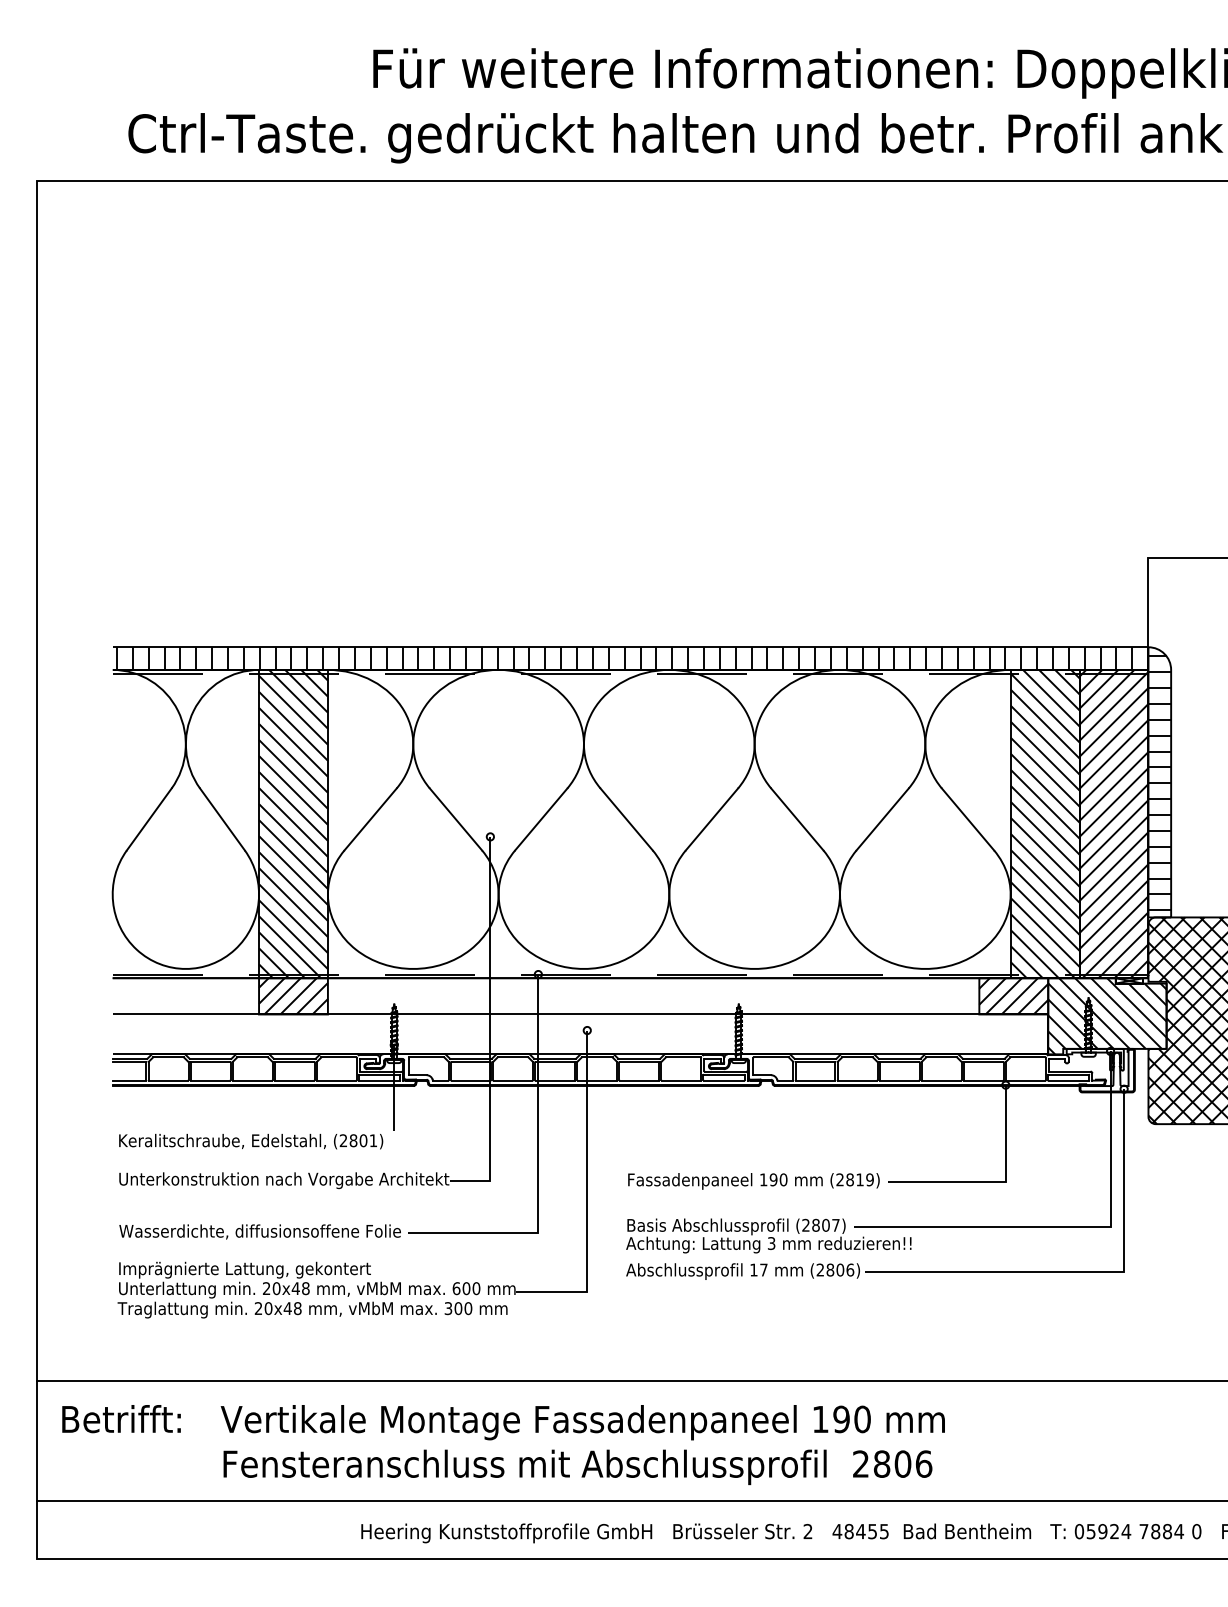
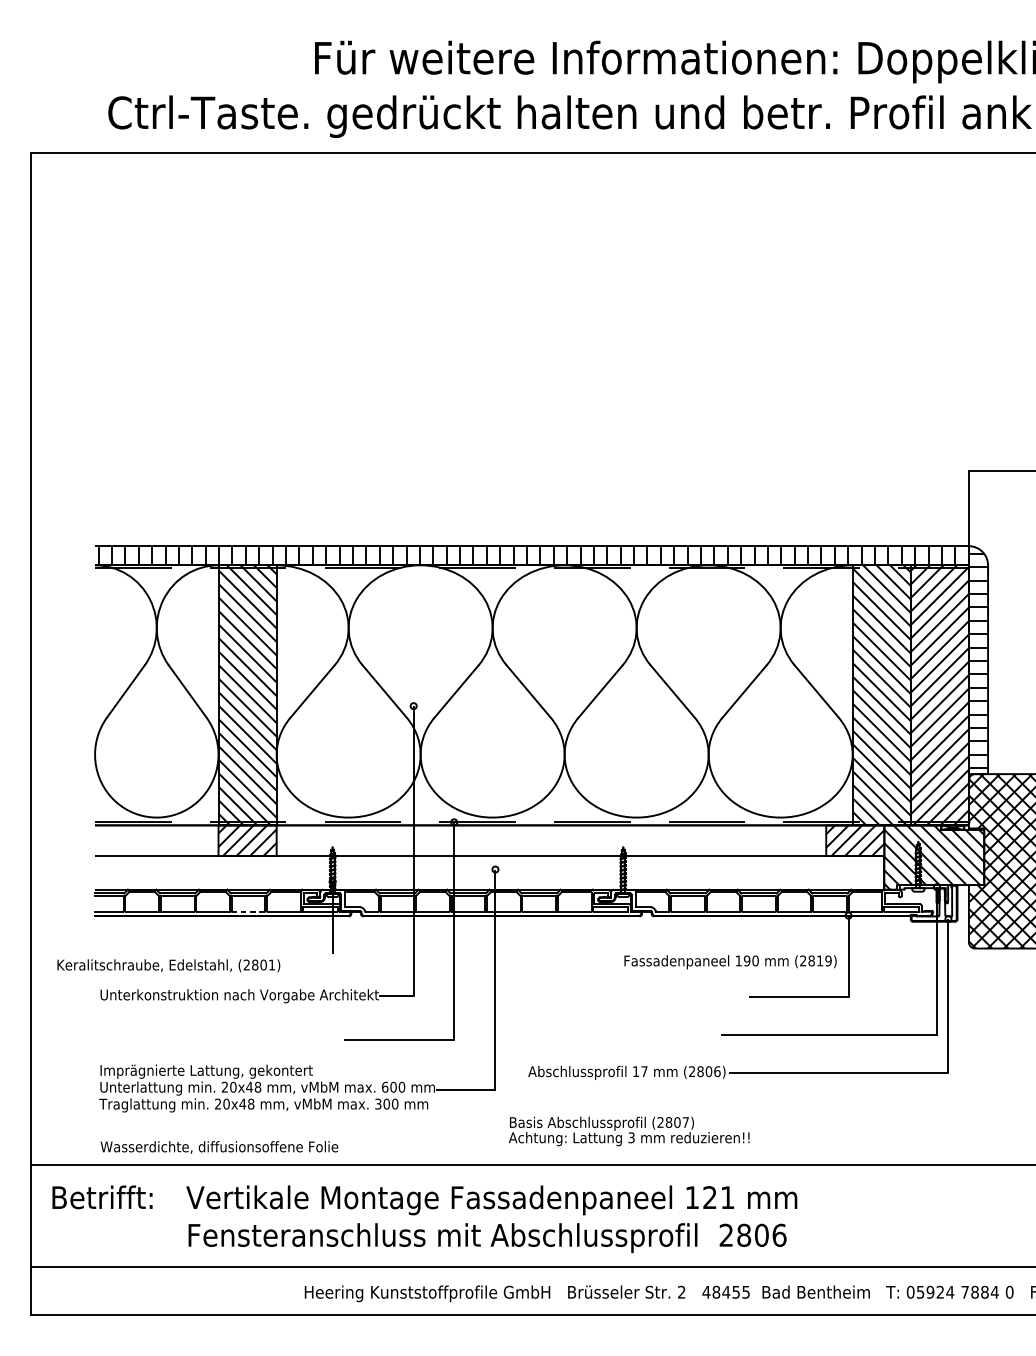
line: (294, 1080) -> (248, 911), solid -> dashed
text: (251, 1141) -> (169, 965), moved
text: (753, 1181) -> (730, 962), moved
text: (259, 1231) -> (218, 1147), moved
text: (768, 1235) -> (628, 1131), moved
text: (851, 1419) -> (718, 1197), 190 -> 121

